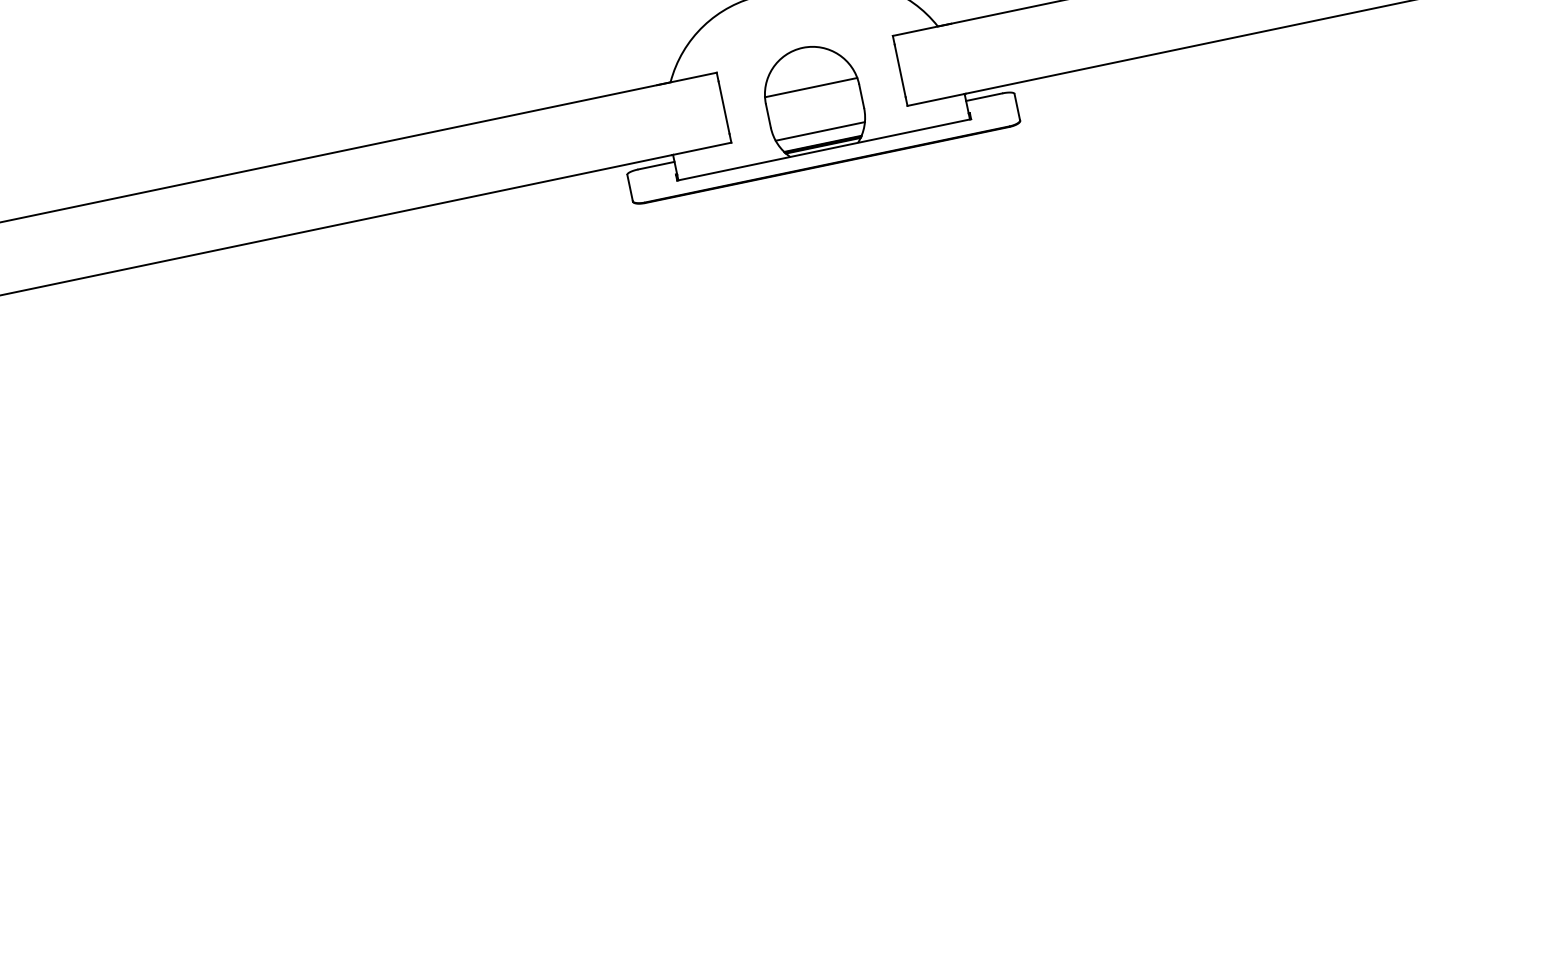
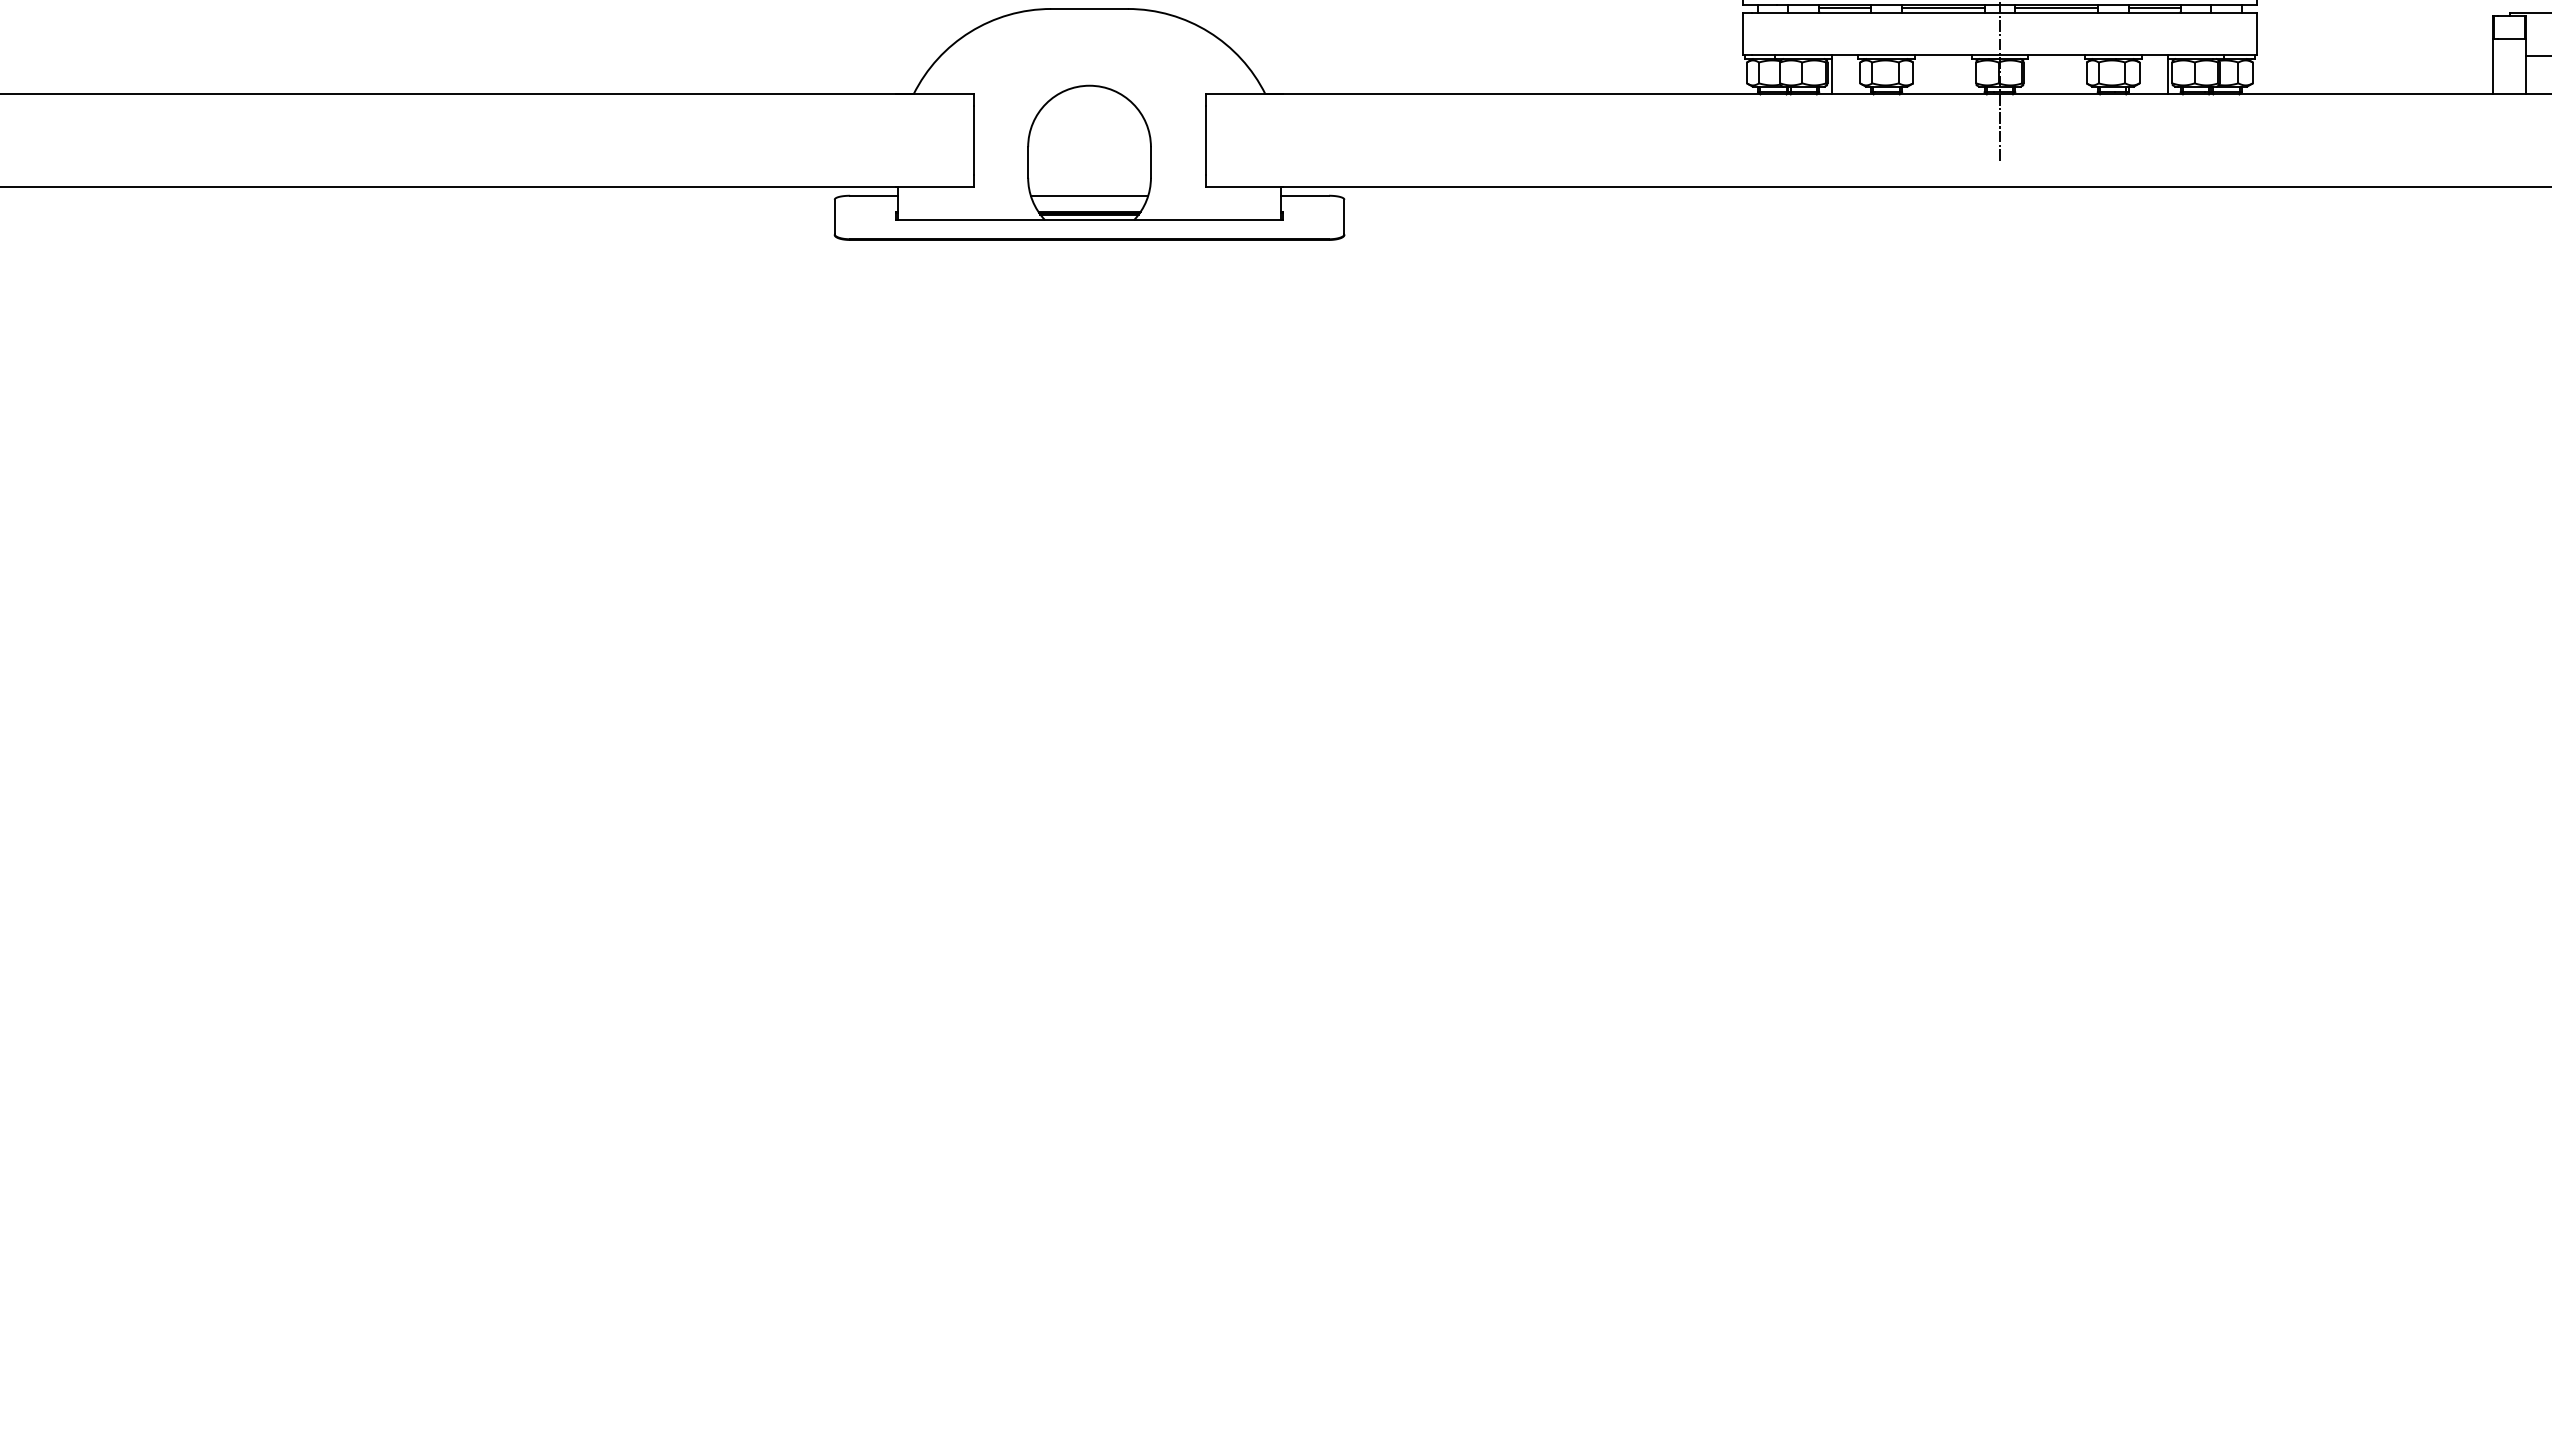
line: (811, 87) -> (1089, 138), removed

